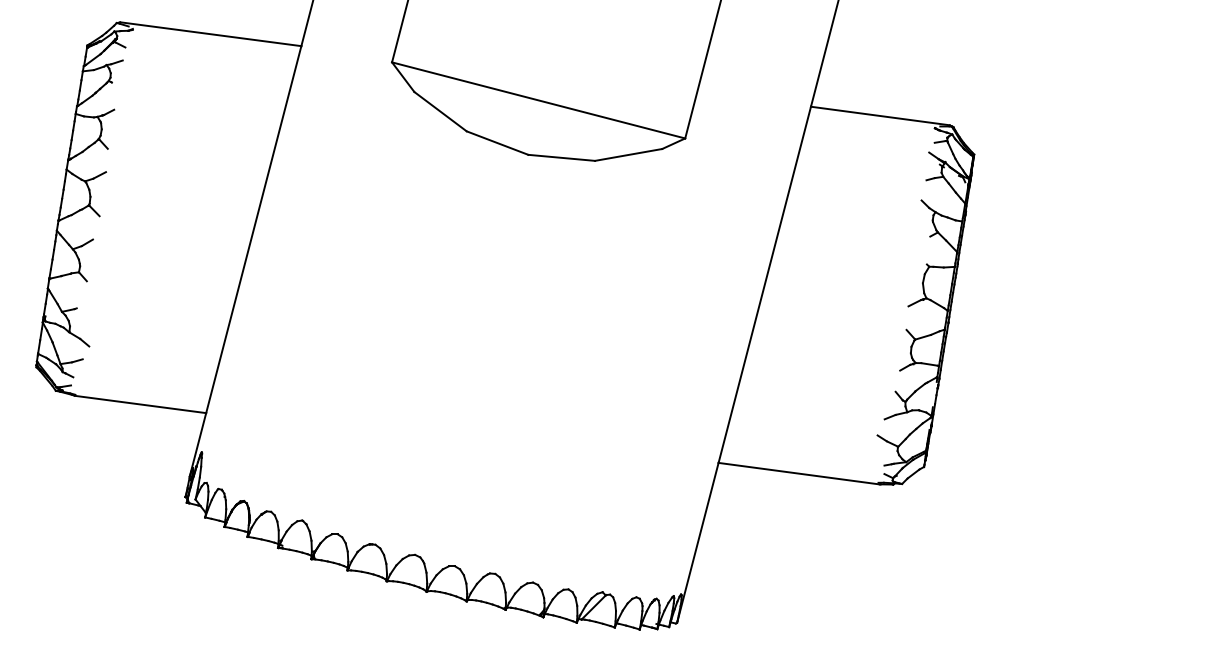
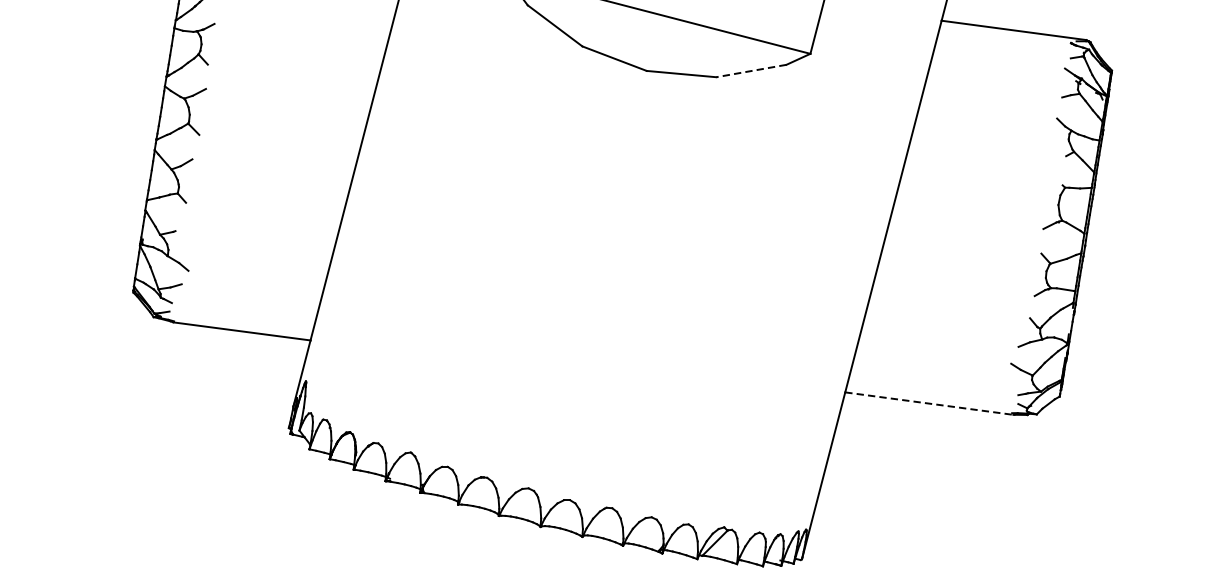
line: (628, 155) -> (751, 71), solid -> dashed
line: (799, 473) -> (929, 403), solid -> dashed

